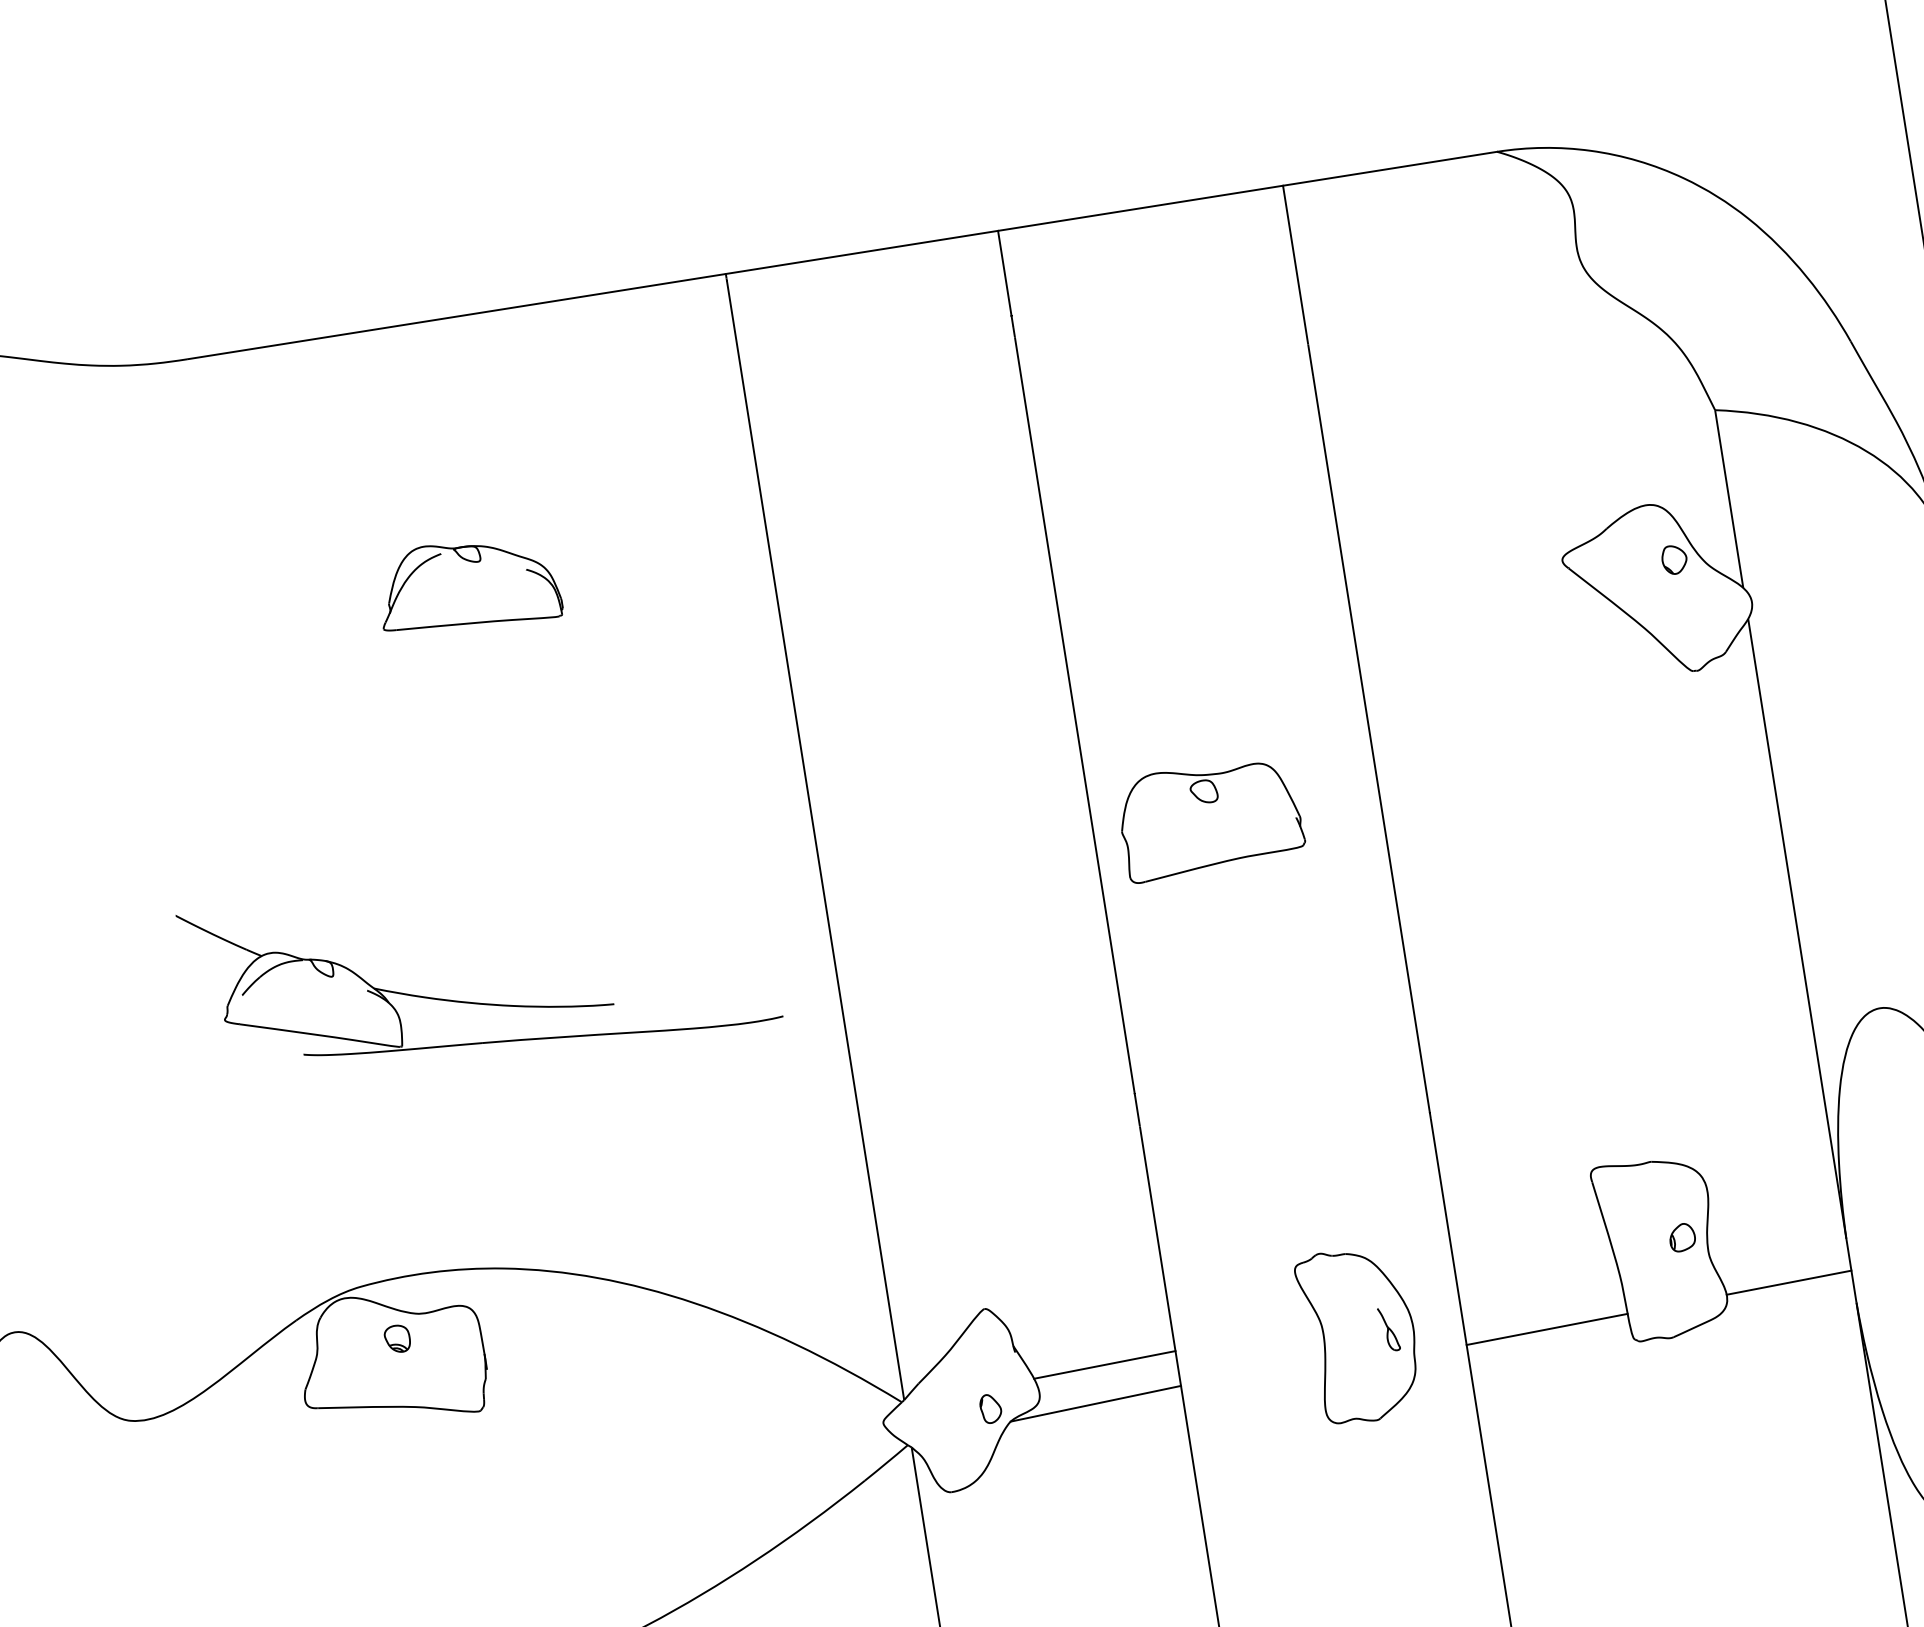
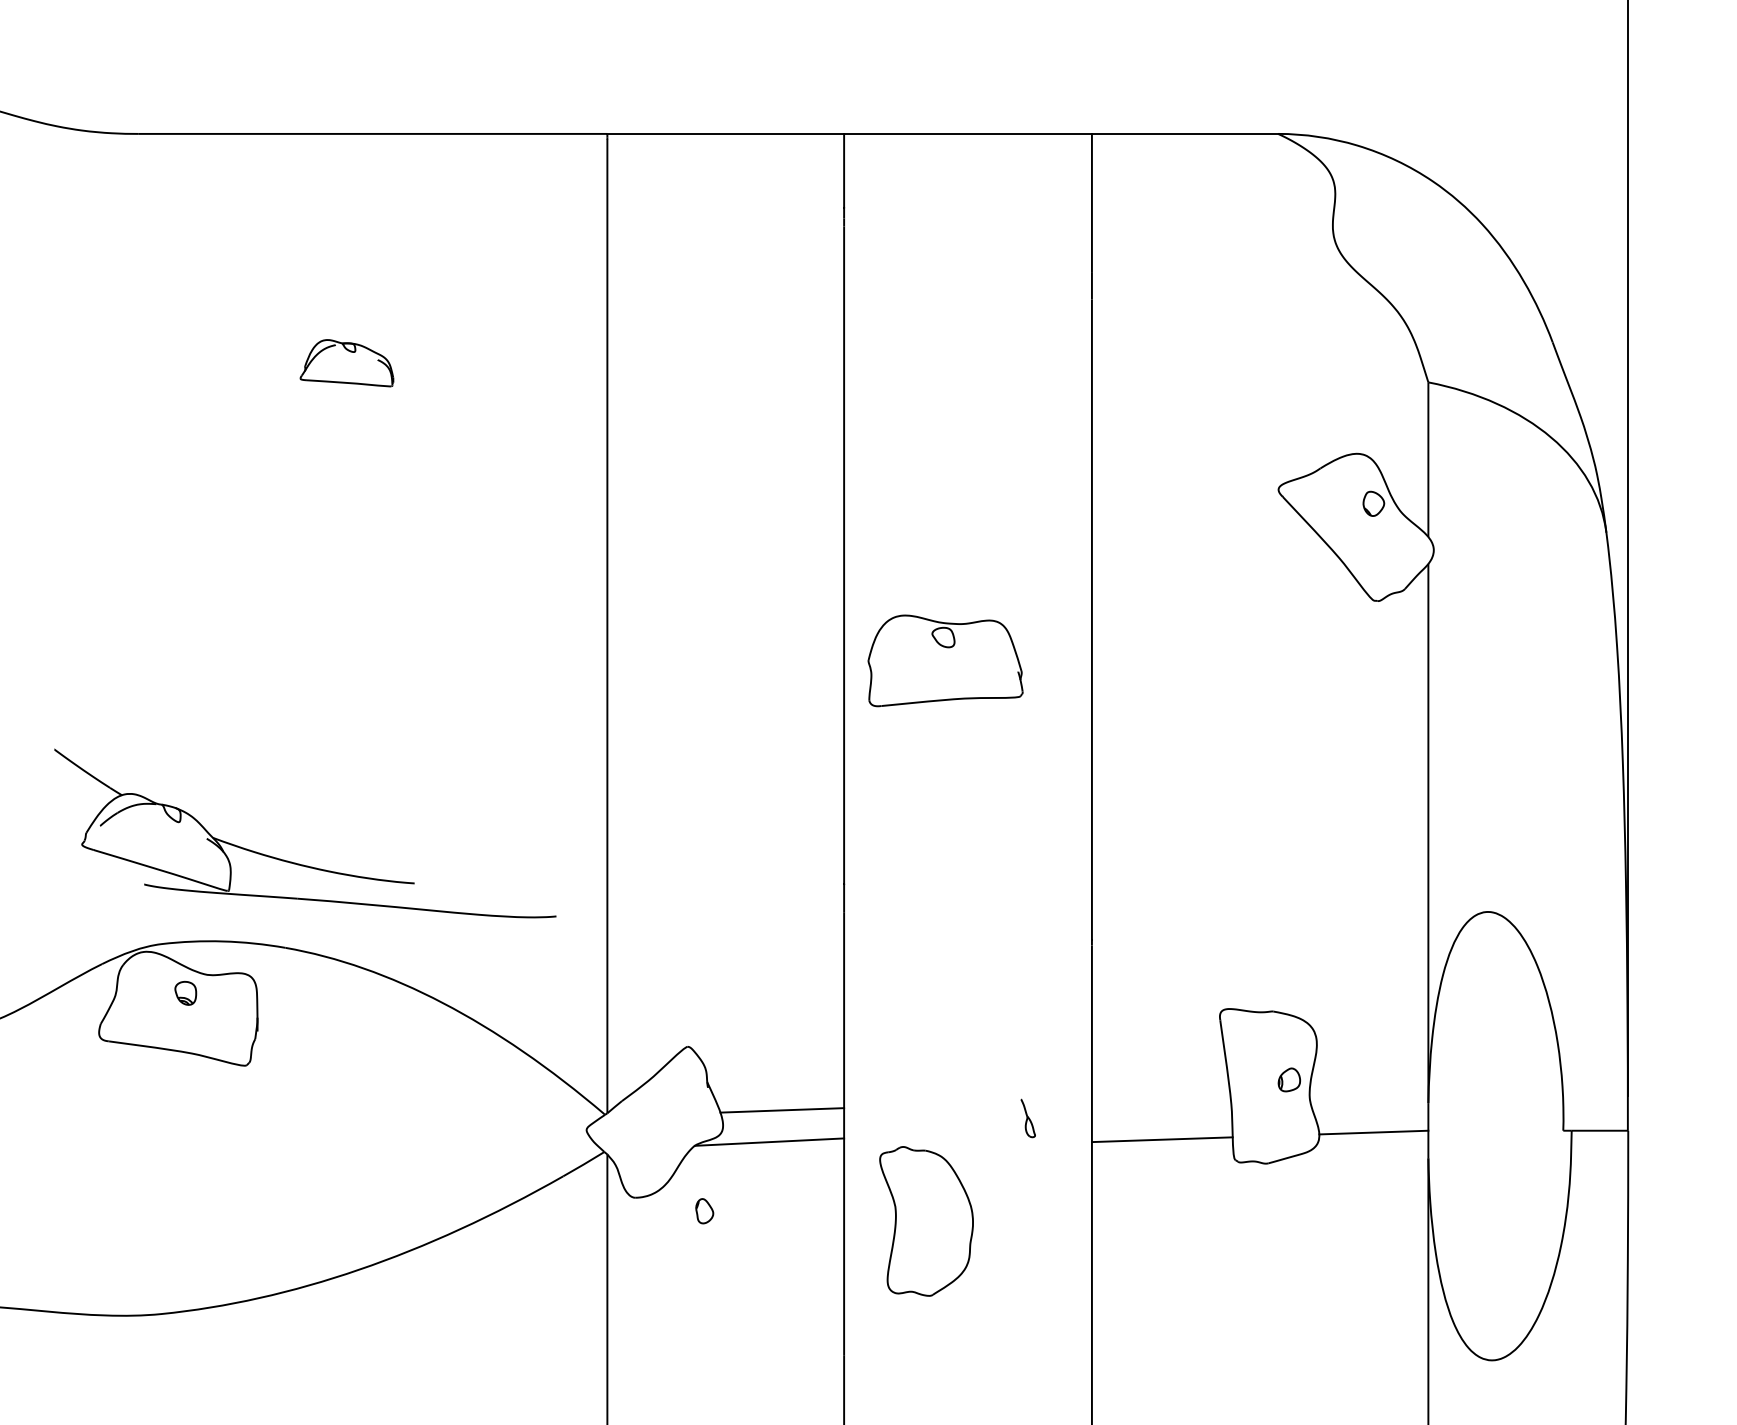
part: (467, 584) -> (346, 362), size x0.6
part: (478, 1002) -> (299, 863), moved
part: (1359, 1335) -> (926, 1221), moved
part: (990, 1409) -> (704, 1211), moved

